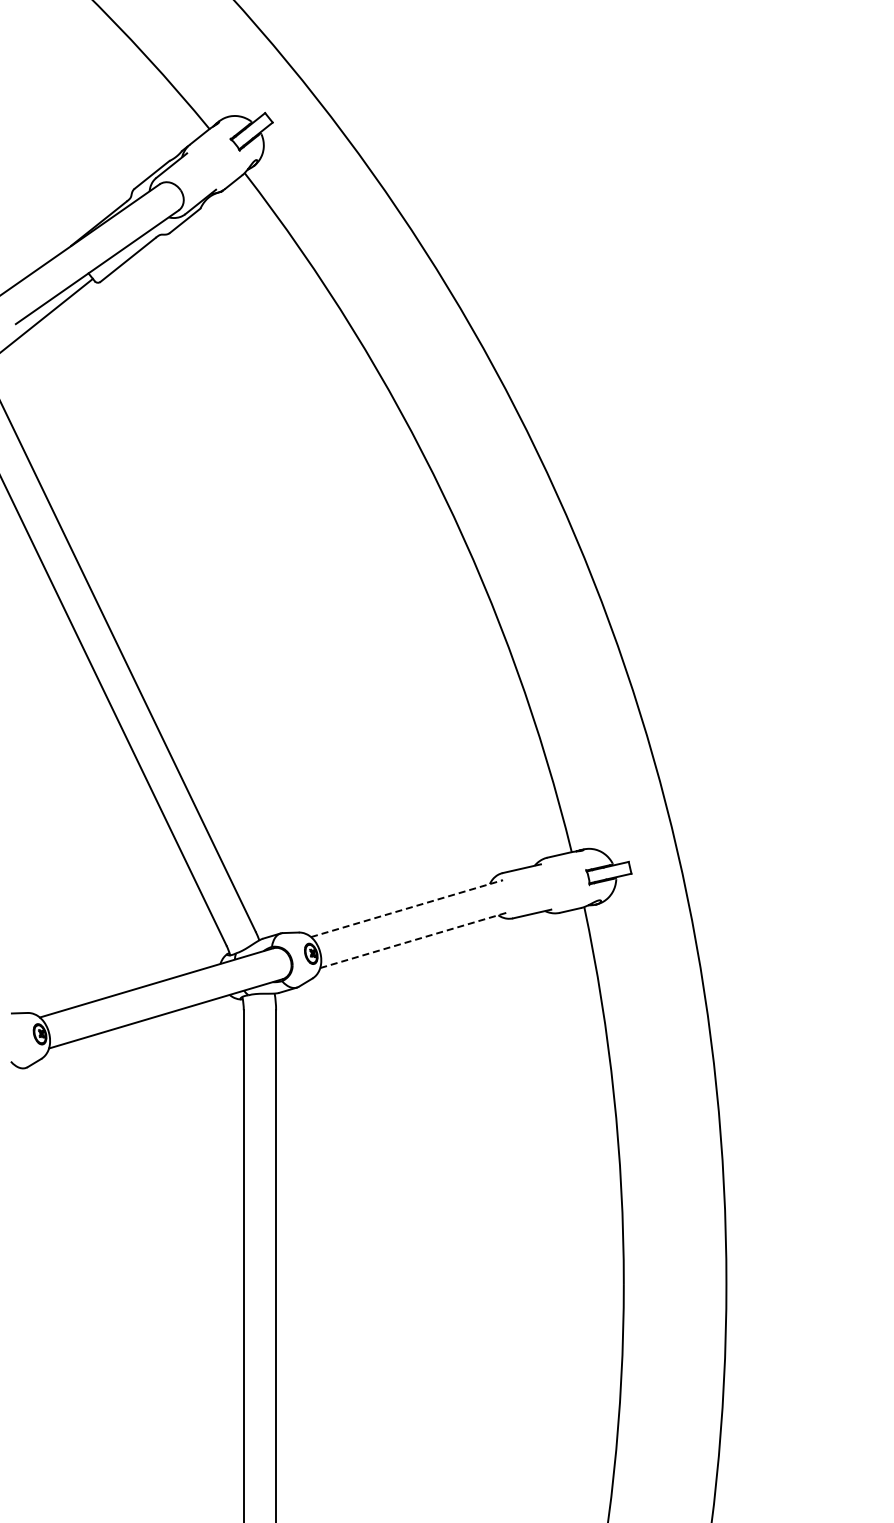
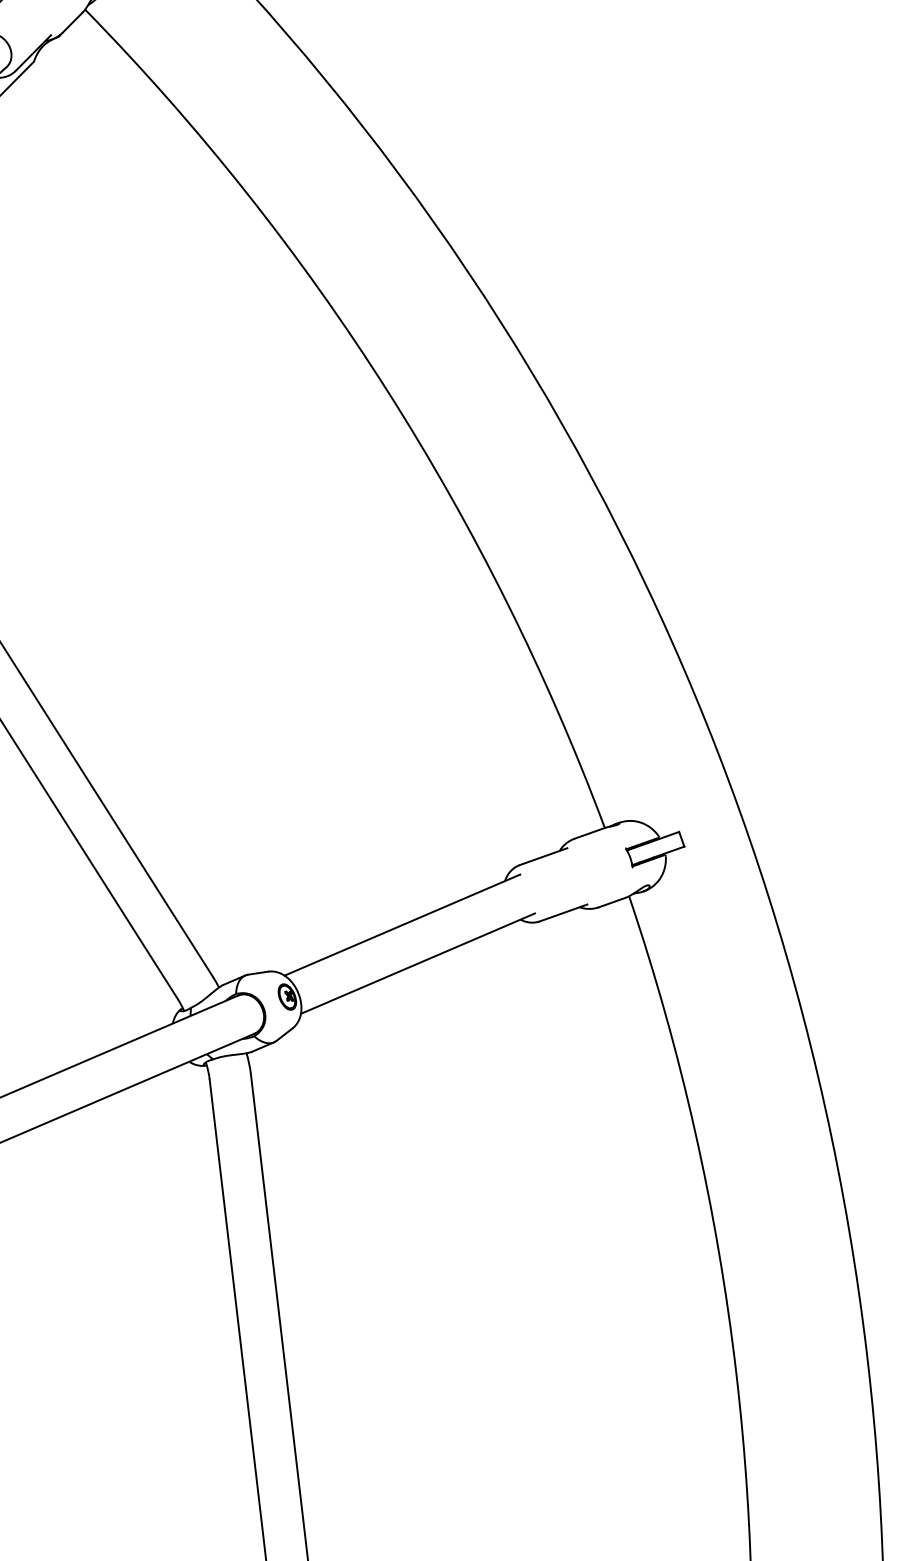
line: (406, 908) -> (402, 924), dashed -> solid
line: (415, 939) -> (418, 963), dashed -> solid

